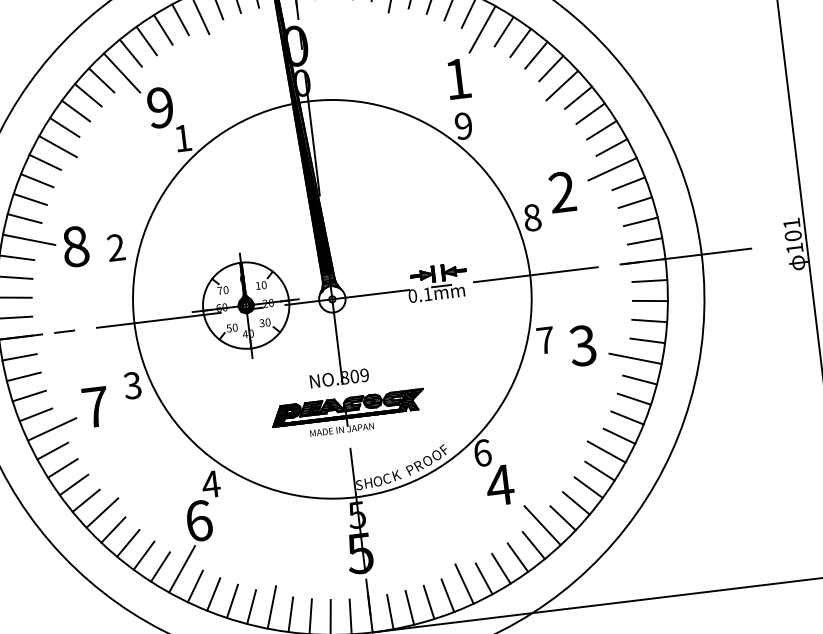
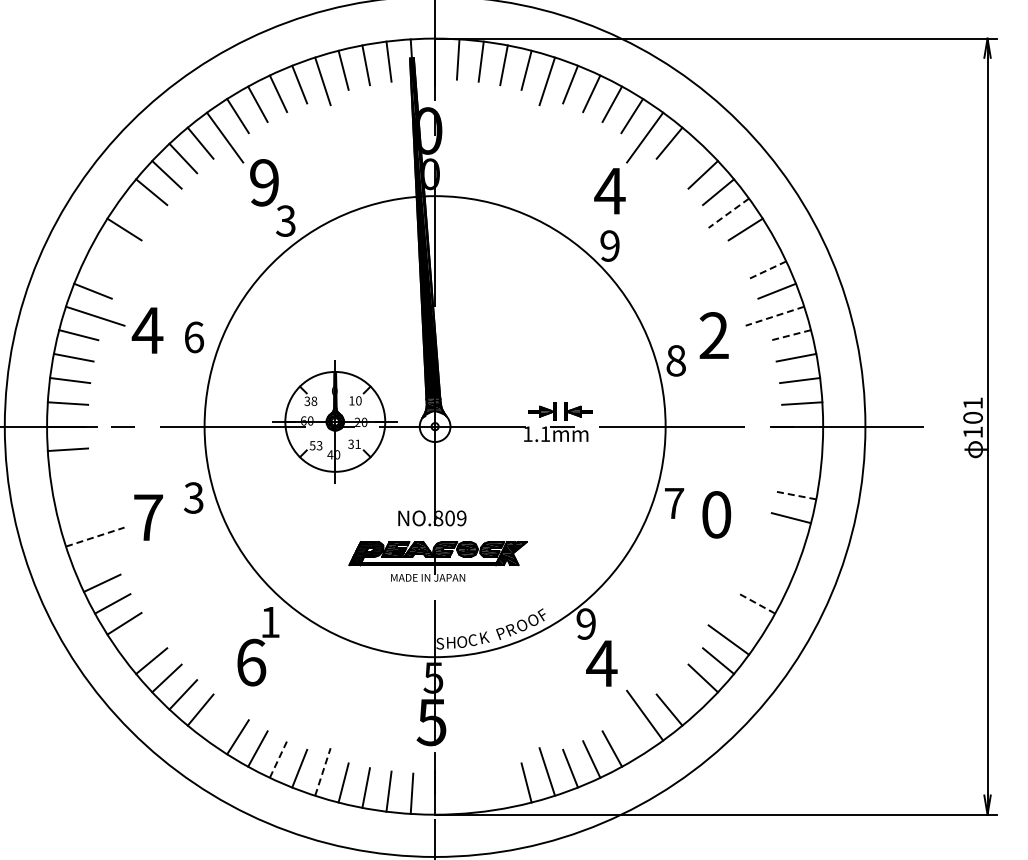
line: (520, 43) -> (686, 158), removed
text: (457, 79) -> (609, 191), 1 -> 4
line: (562, 85) -> (728, 213), solid -> dashed
line: (590, 113) -> (757, 249), removed
line: (601, 130) -> (767, 270), solid -> dashed
text: (182, 137) -> (285, 220), 1 -> 3
line: (58, 145) -> (141, 212), removed
line: (612, 169) -> (774, 316), solid -> dashed
line: (37, 180) -> (112, 249), removed
line: (627, 184) -> (790, 335), solid -> dashed
line: (30, 198) -> (102, 269), removed
text: (75, 246) -> (147, 330), 8 -> 4
text: (116, 247) -> (194, 337), 2 -> 6
line: (650, 280) -> (802, 449), removed
text: (222, 289) -> (310, 400), 70 -> 38
text: (412, 296) -> (527, 434), 0.1mm -> 1.1mm
line: (650, 300) -> (800, 472), removed
line: (648, 320) -> (795, 495), solid -> dashed
text: (267, 321) -> (357, 443), 30 -> 31
text: (235, 327) -> (319, 445), 50 -> 53
text: (583, 345) -> (716, 514), 3 -> 0
line: (635, 358) -> (774, 536), removed
line: (24, 376) -> (70, 472), removed
line: (639, 379) -> (776, 561), removed
line: (29, 396) -> (73, 495), removed
line: (633, 398) -> (767, 582), removed
line: (35, 415) -> (78, 518), removed
line: (627, 417) -> (757, 603), solid -> dashed
line: (52, 429) -> (95, 537), solid -> dashed
line: (619, 436) -> (745, 623), removed
line: (52, 450) -> (92, 561), removed
text: (482, 452) -> (586, 623), 6 -> 9
text: (210, 484) -> (269, 622), 4 -> 1
line: (575, 503) -> (686, 694), removed
line: (102, 512) -> (141, 639), removed
line: (534, 545) -> (632, 737), removed
line: (182, 569) -> (225, 715), removed
line: (232, 601) -> (278, 759), solid -> dashed
line: (428, 601) -> (503, 787), removed
line: (271, 607) -> (322, 771), solid -> dashed
line: (409, 607) -> (480, 791), removed
line: (389, 611) -> (457, 793), removed

